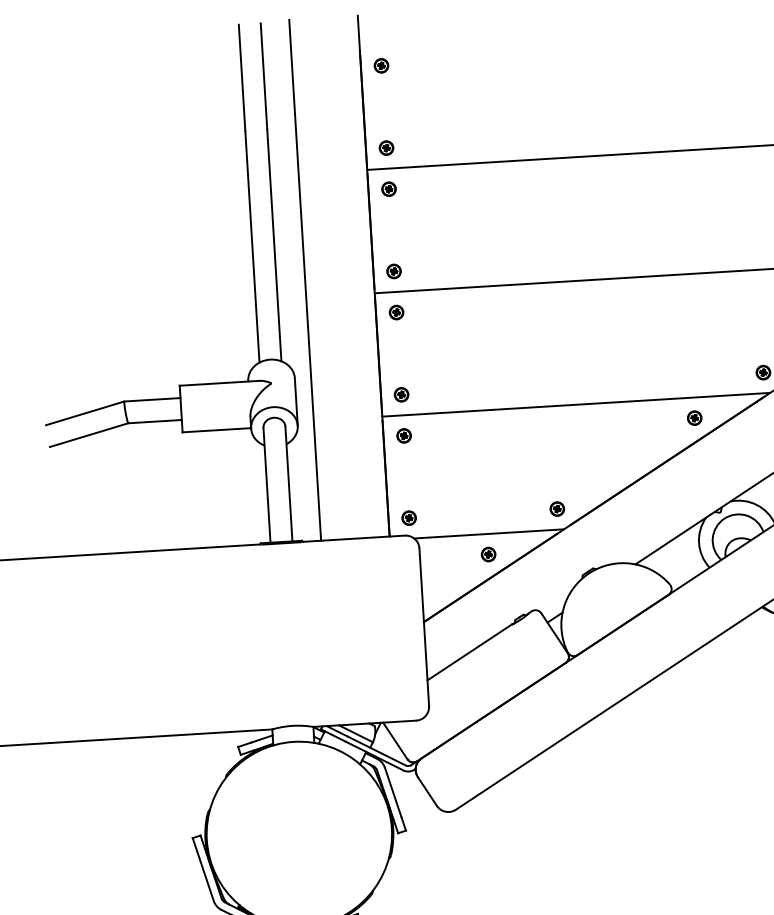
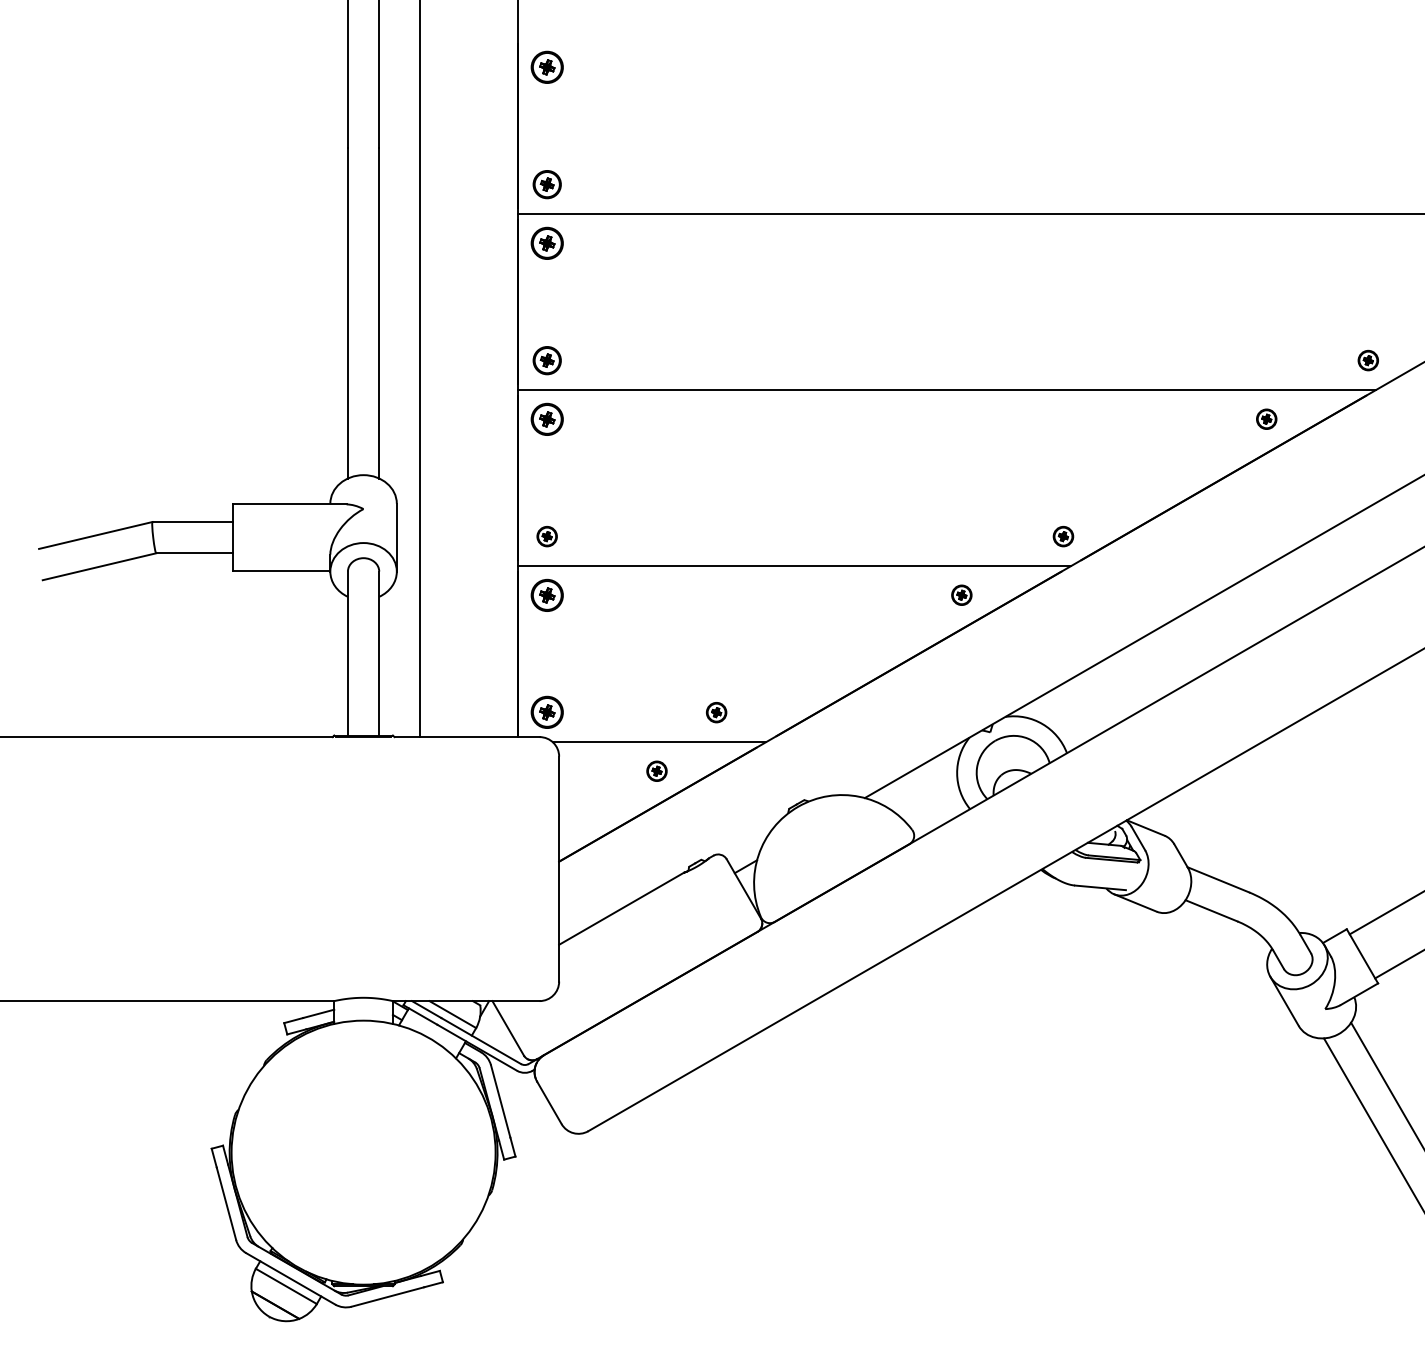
part: (380, 65) -> (546, 66), size x1.6
part: (386, 148) -> (546, 184), size x1.4
part: (388, 188) -> (546, 242), size x1.6
part: (393, 271) -> (546, 360), size x1.4
part: (396, 312) -> (546, 418), size x1.6
part: (403, 435) -> (546, 594), size x1.6
part: (557, 509) -> (716, 712), moved
part: (408, 518) -> (546, 712), size x1.6

